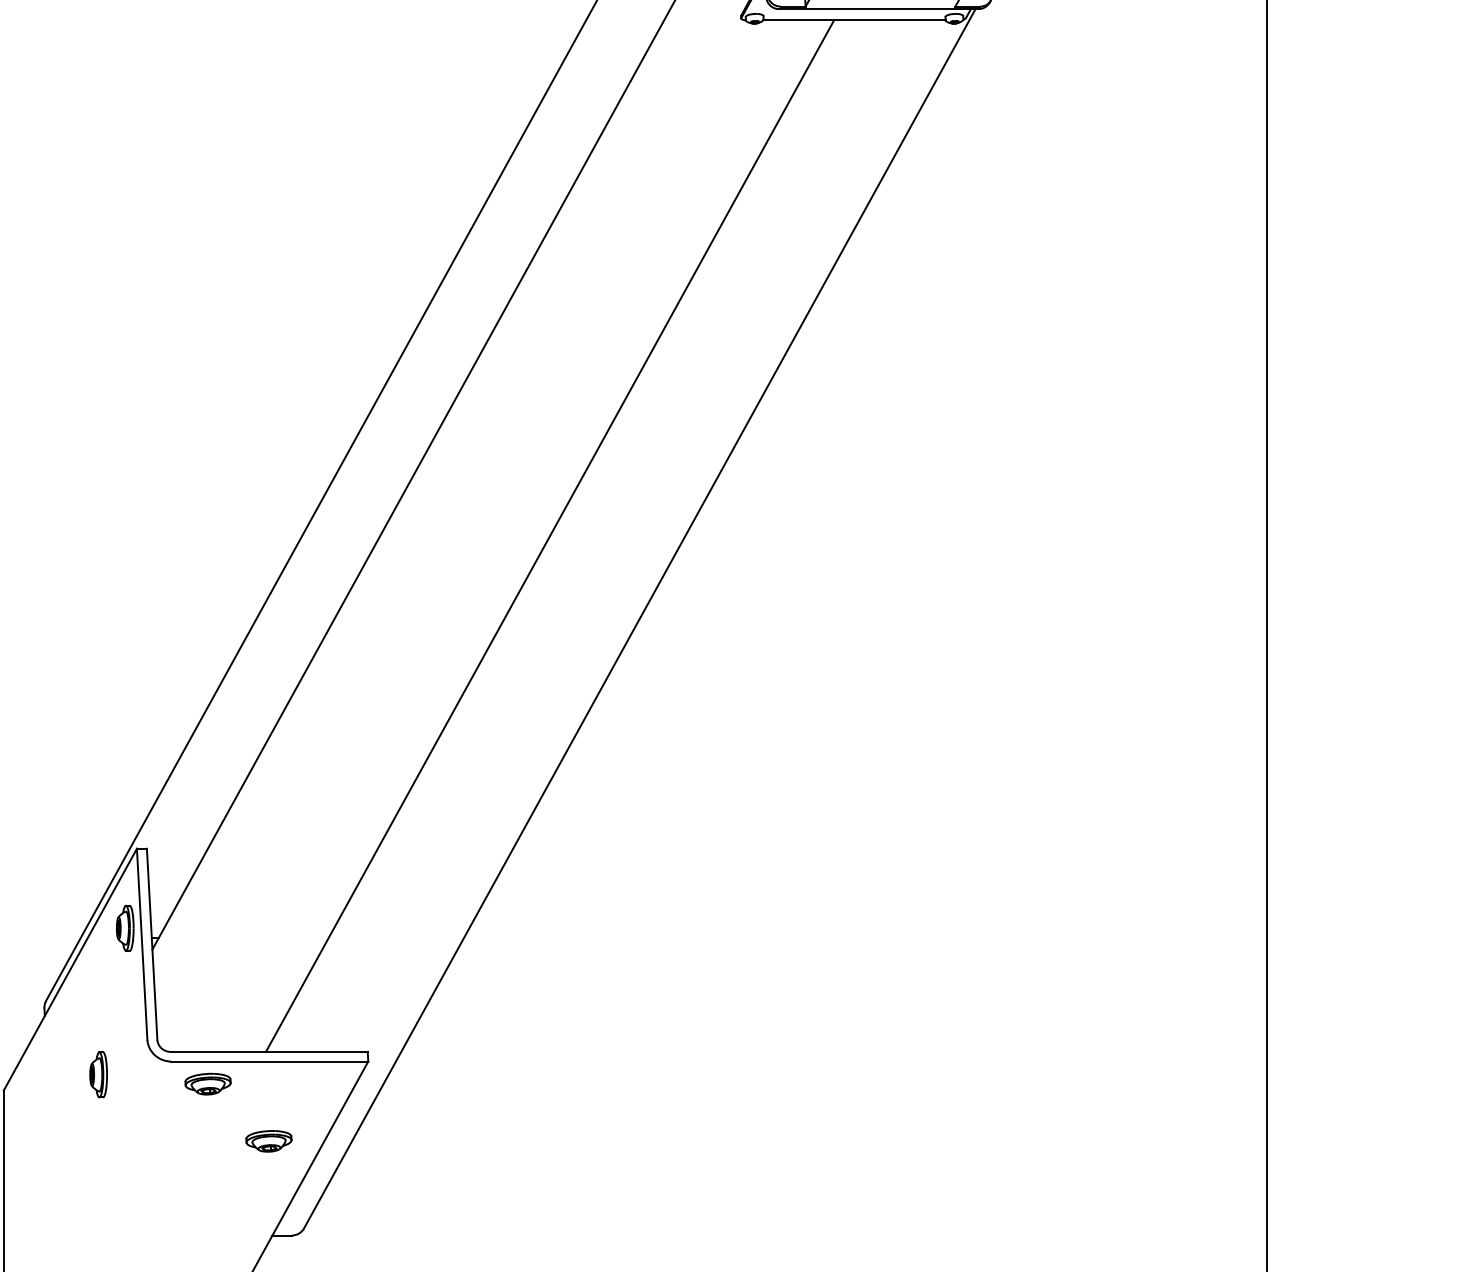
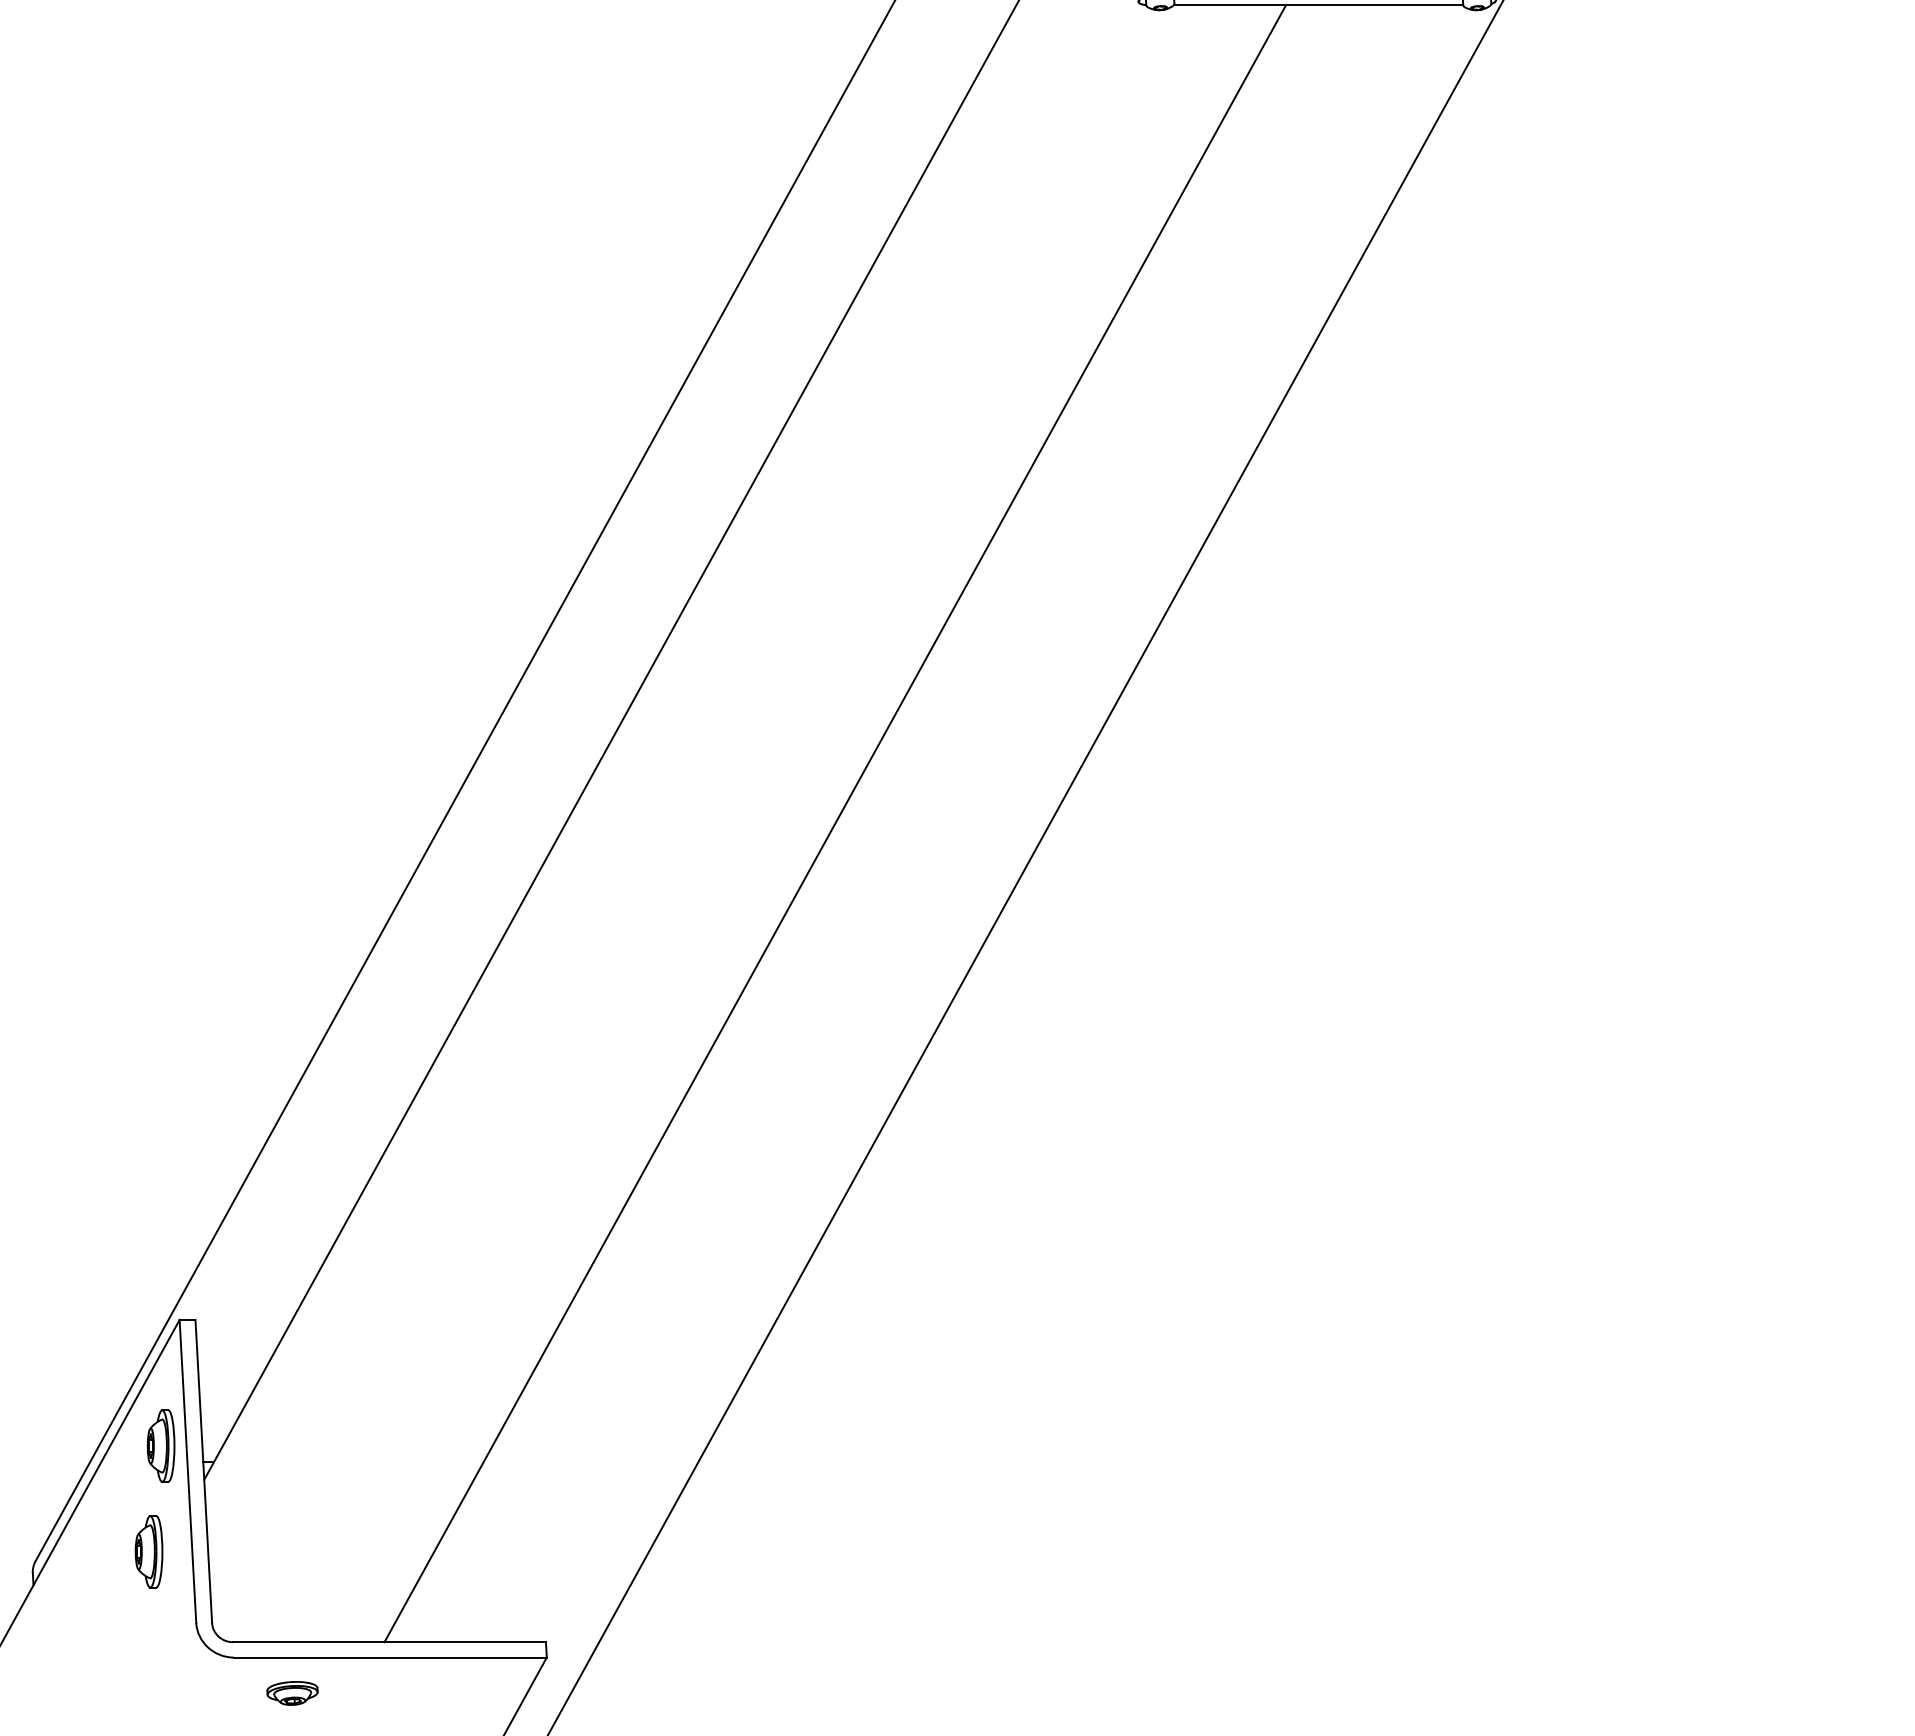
part: (98, 1074) -> (148, 1551), moved
part: (207, 1083) -> (291, 1692), size x0.7

